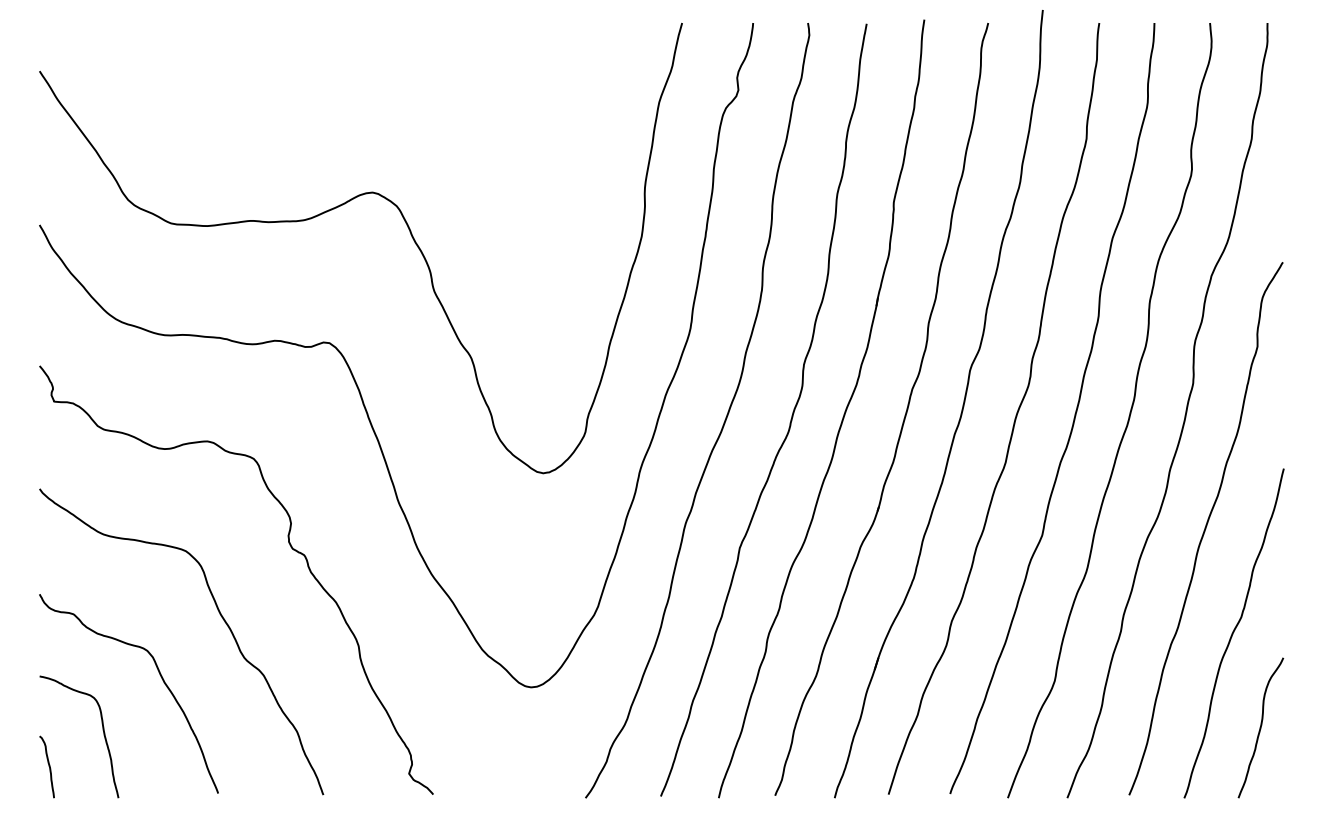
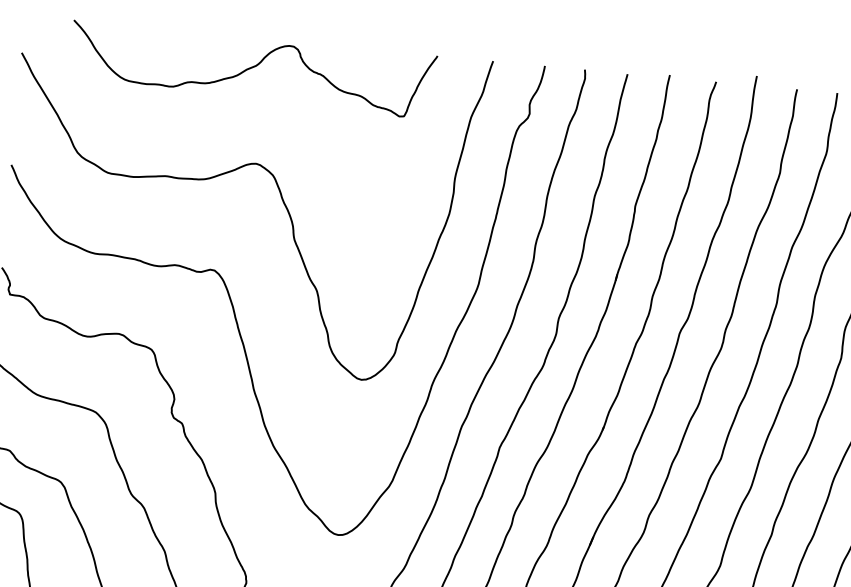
curve: (354, 63) -> (251, 68), added

